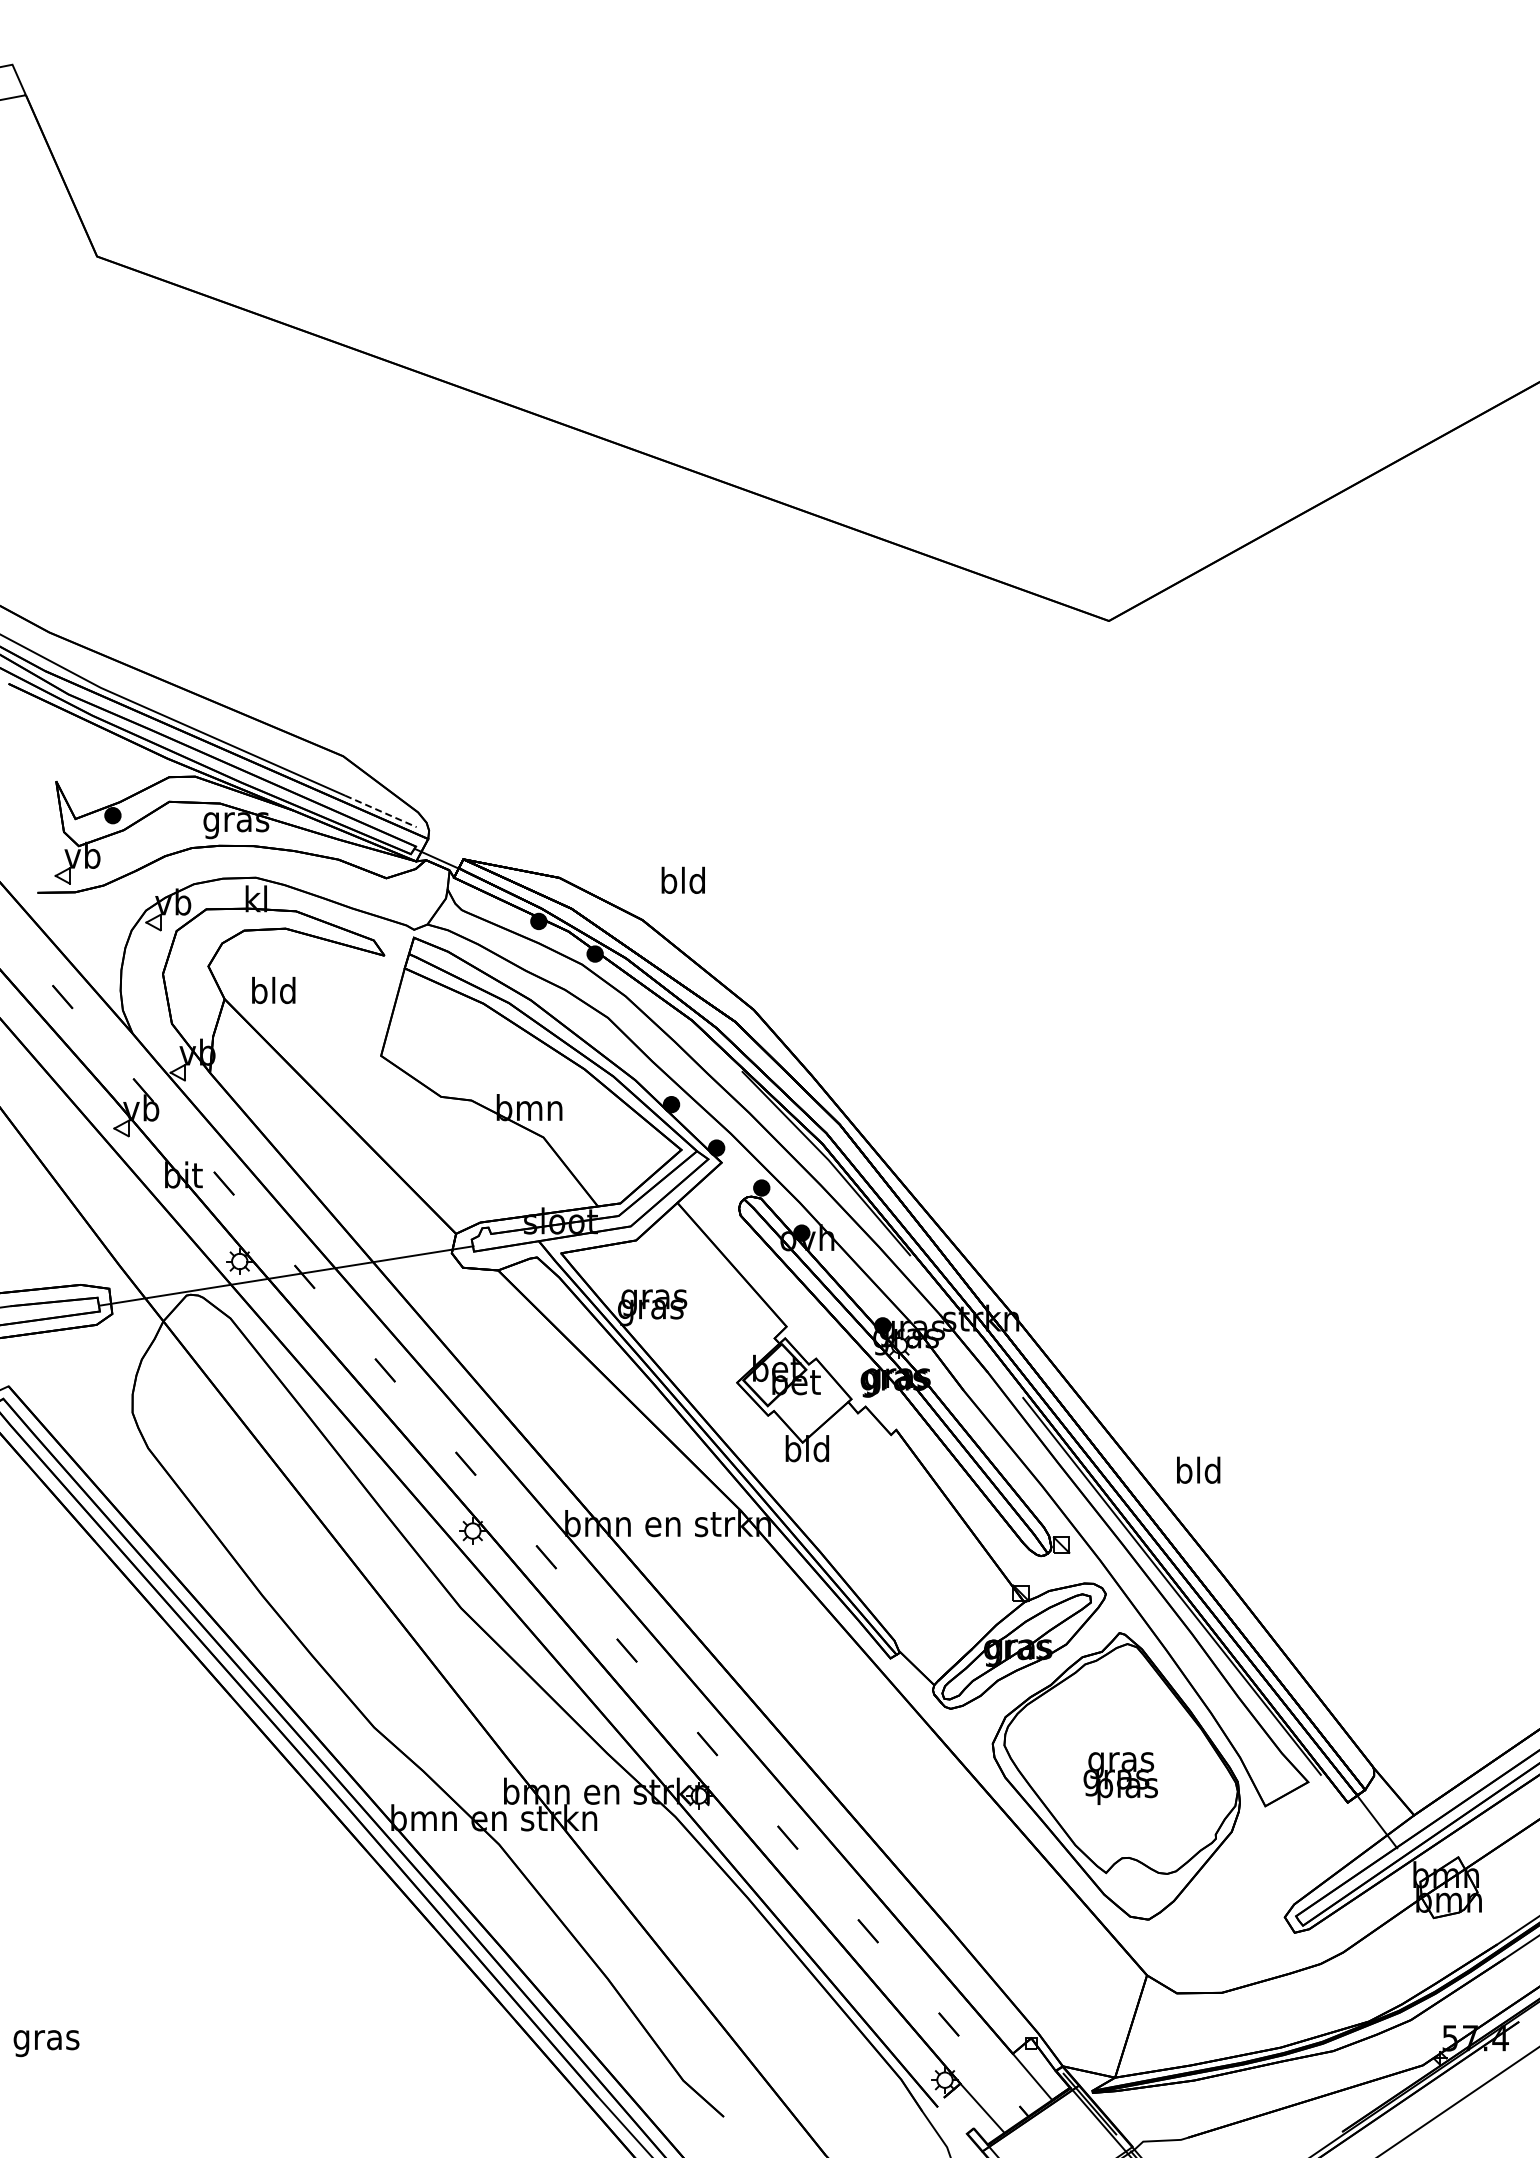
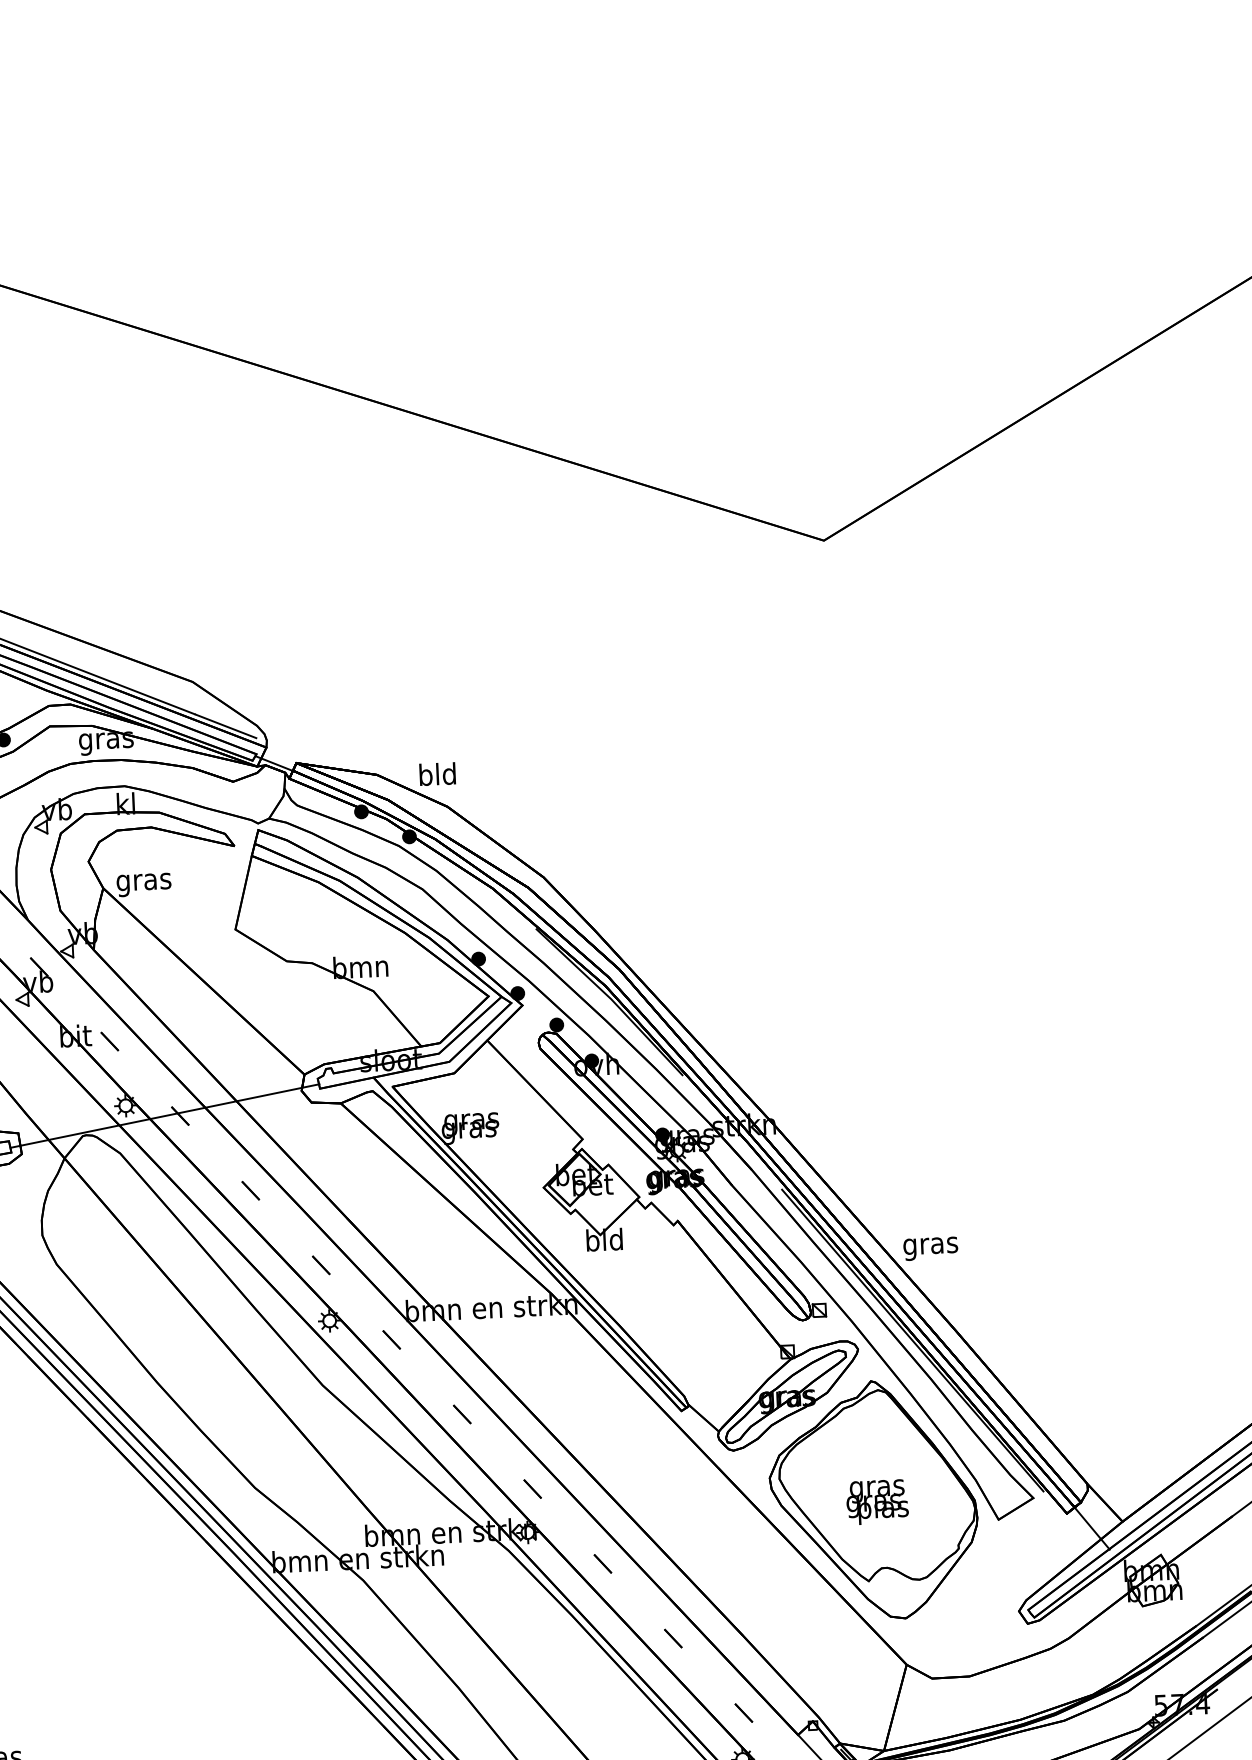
line: (381, 811) -> (226, 726), dashed -> solid
text: (682, 879) -> (436, 773), moved
text: (273, 993) -> (143, 881), bld -> gras
text: (1198, 1473) -> (930, 1245), bld -> gras

